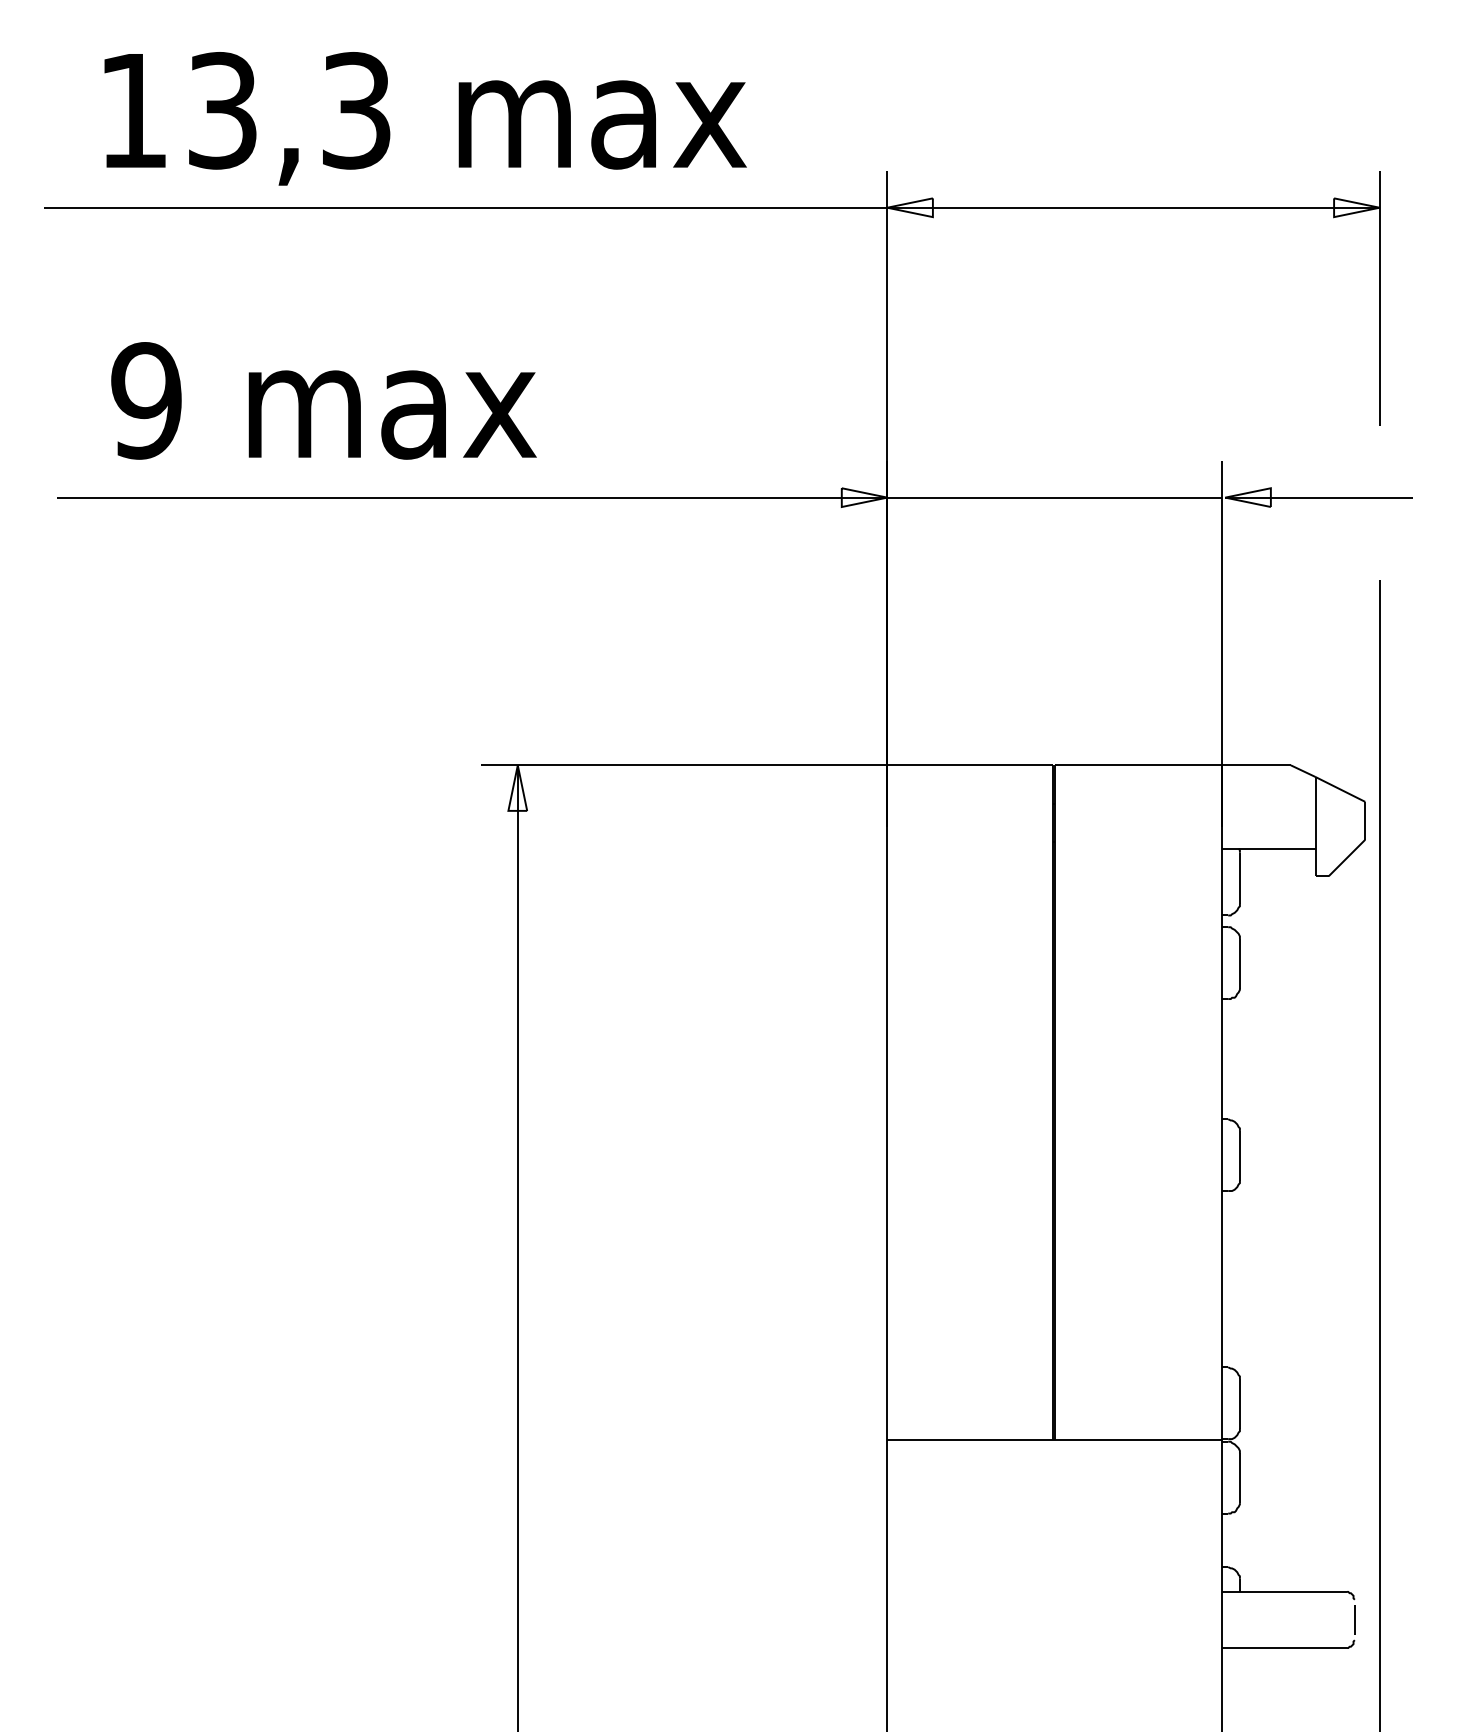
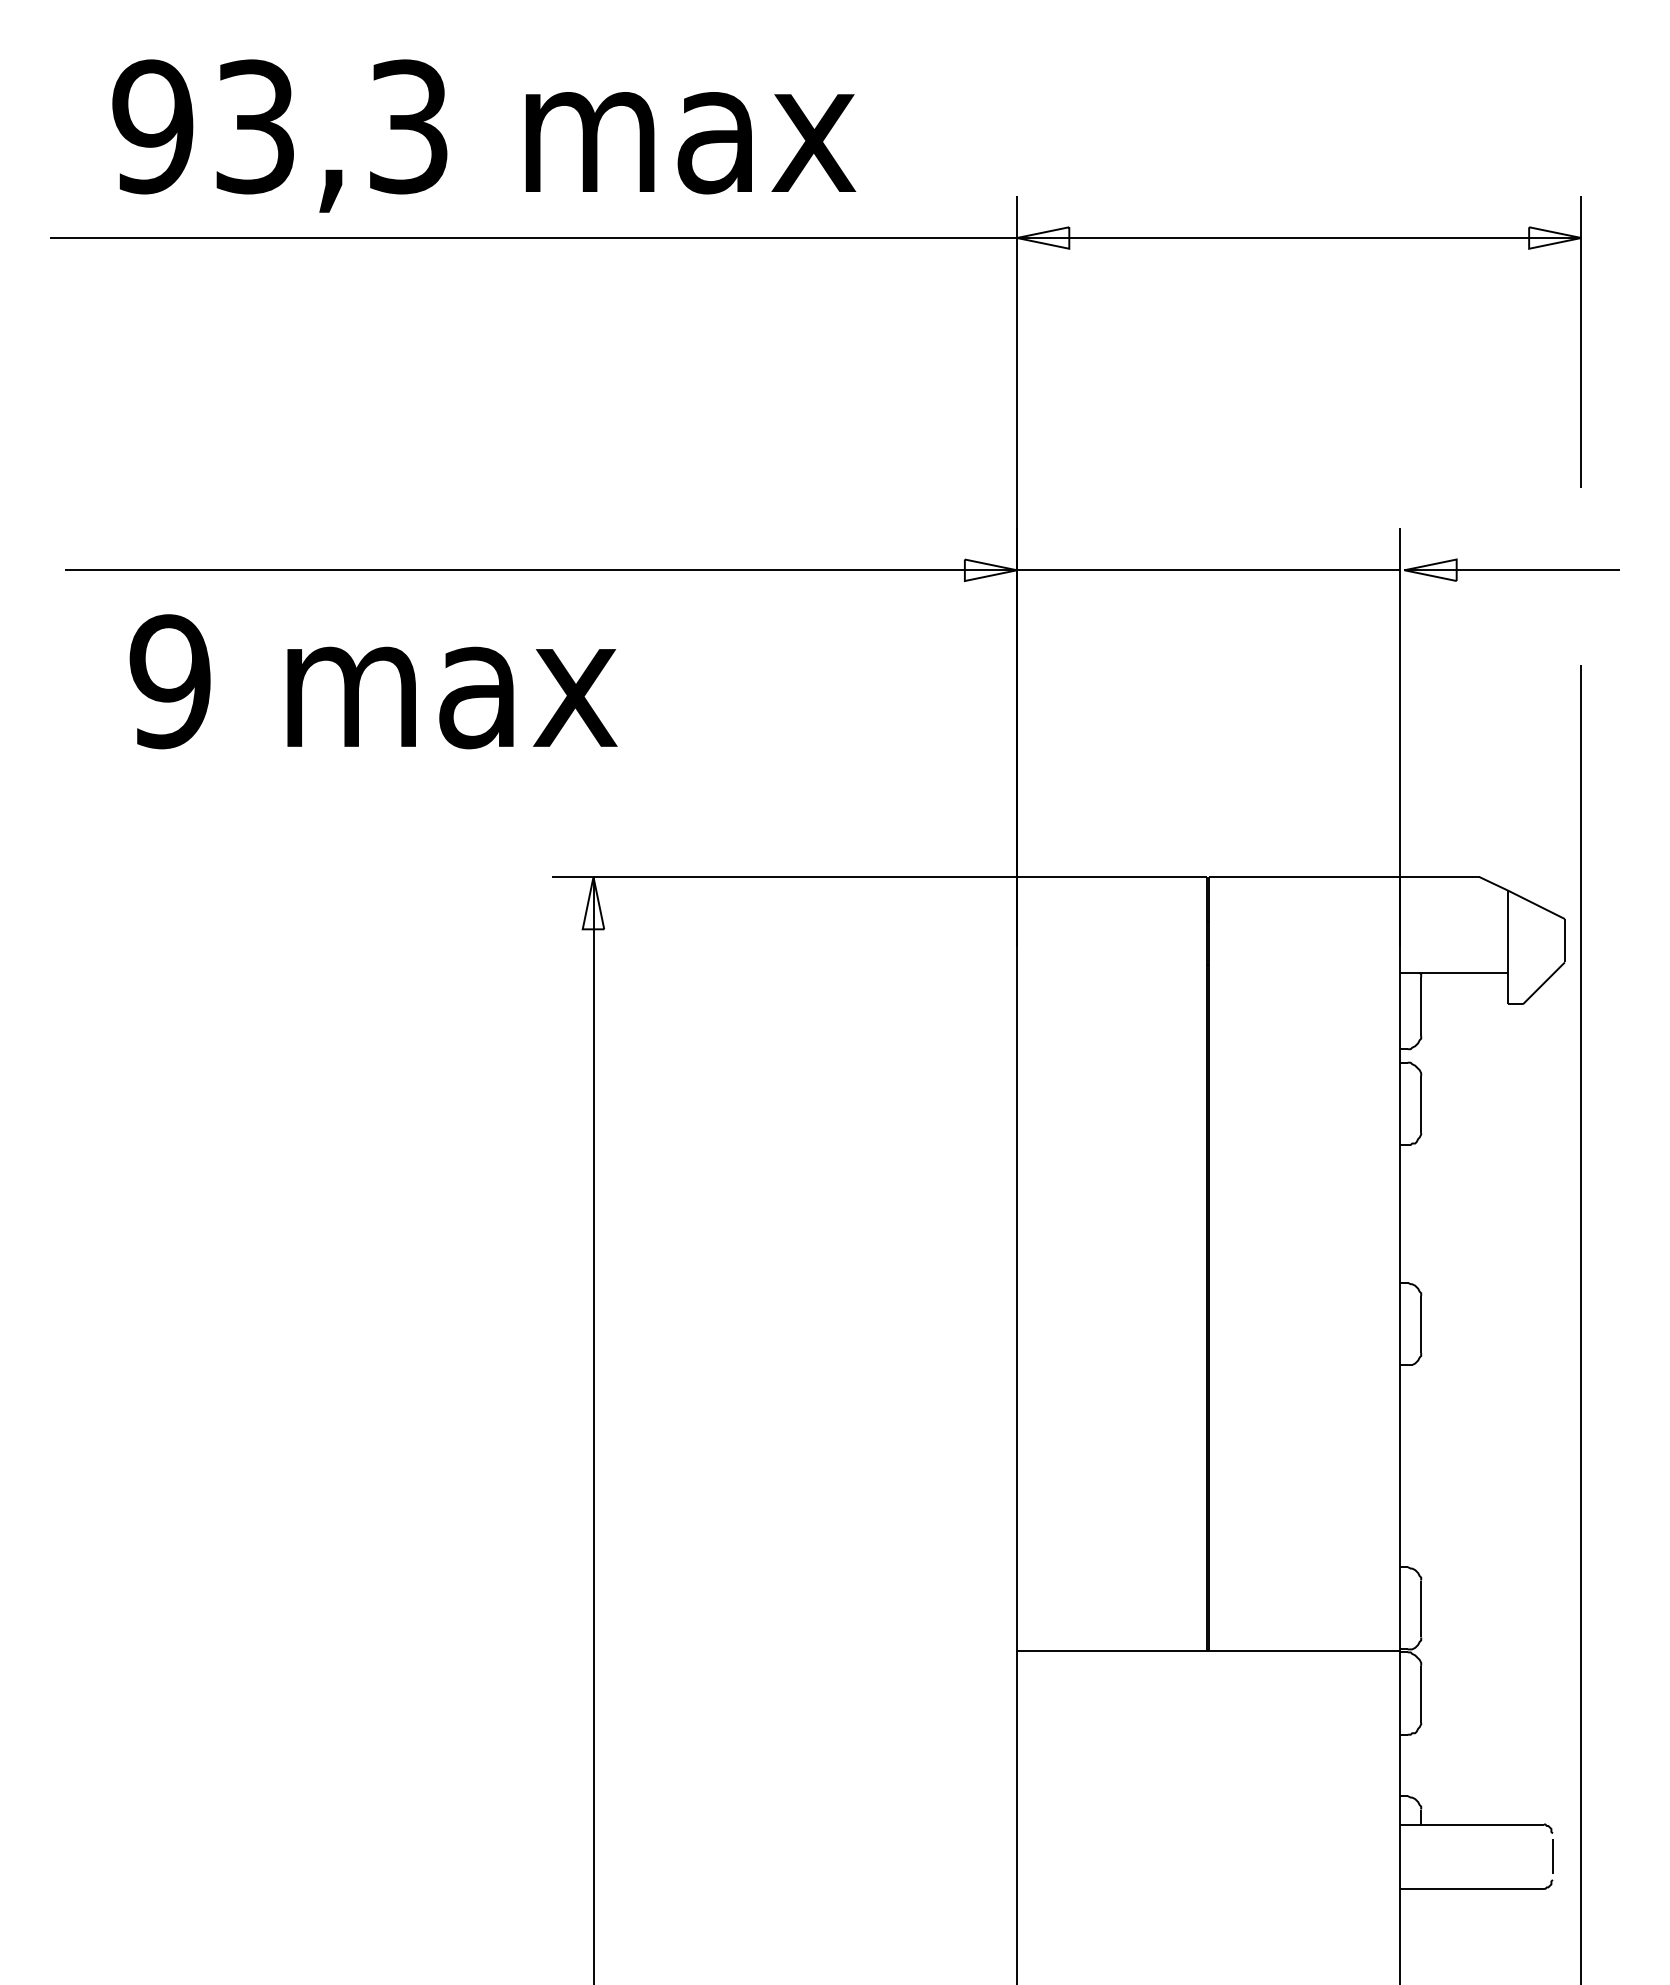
text: (133, 110) -> (153, 126), 13,3 -> 93,3
text: (323, 400) -> (373, 681), moved

